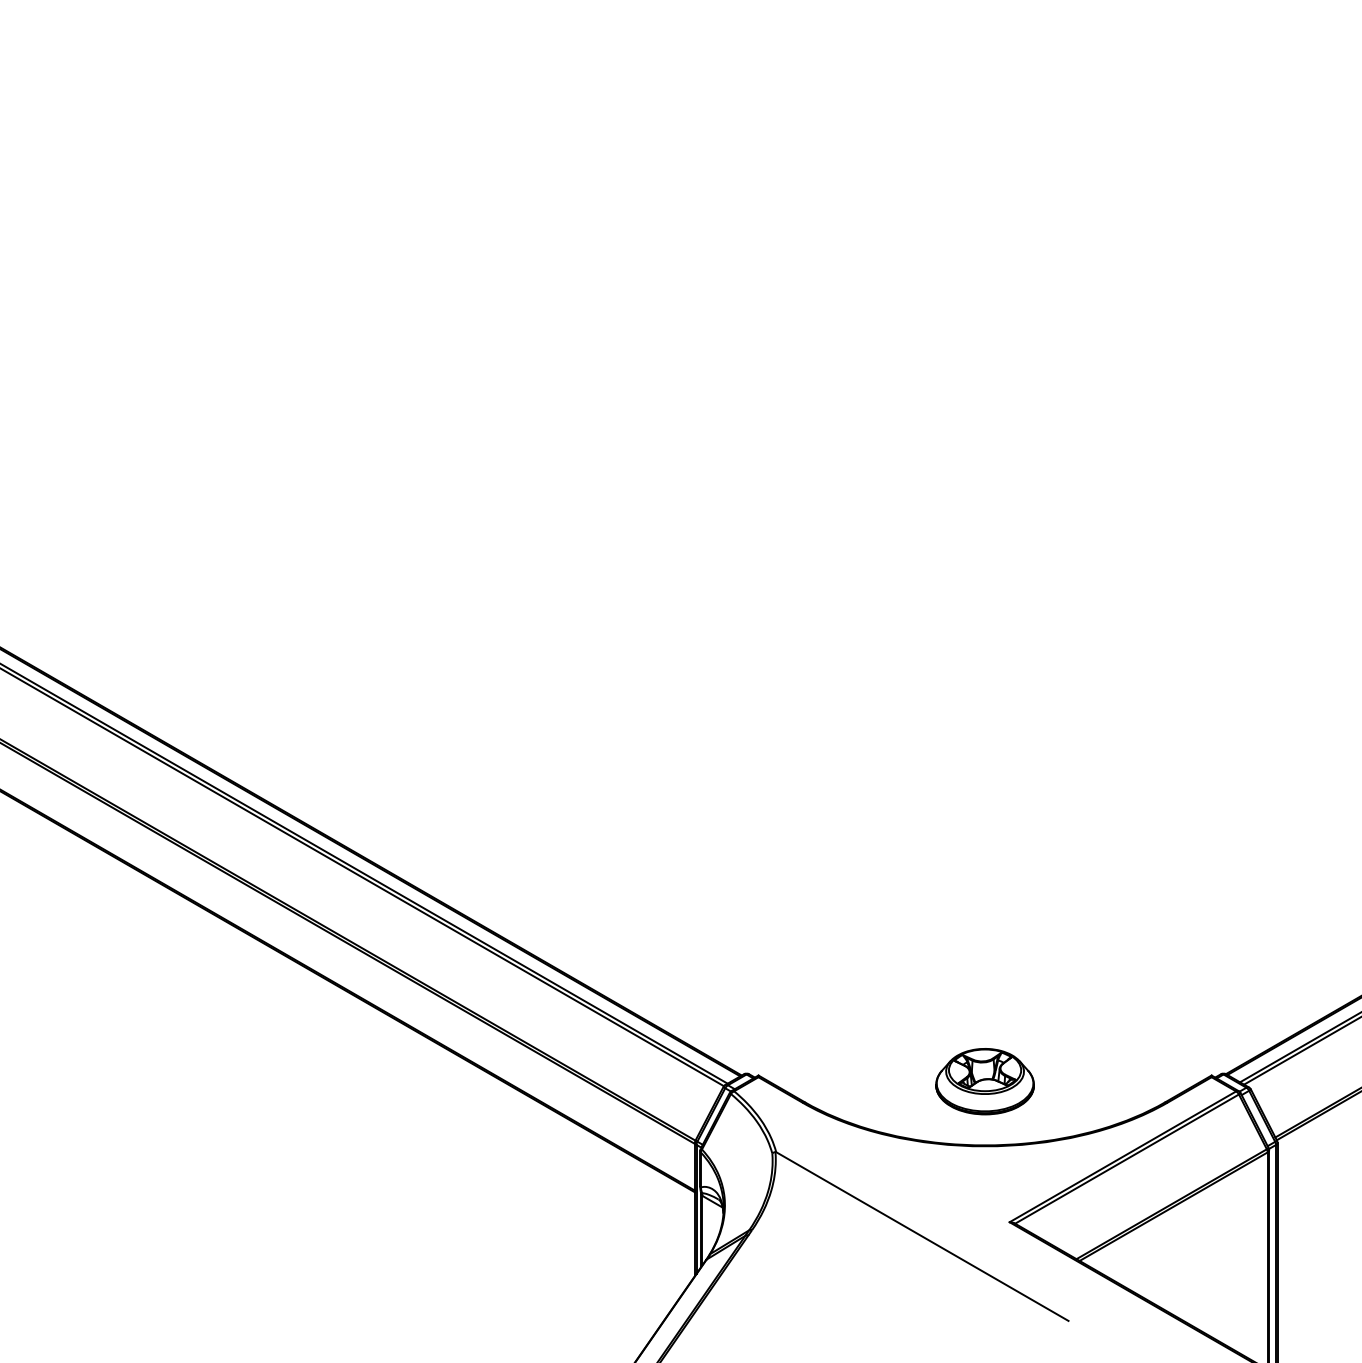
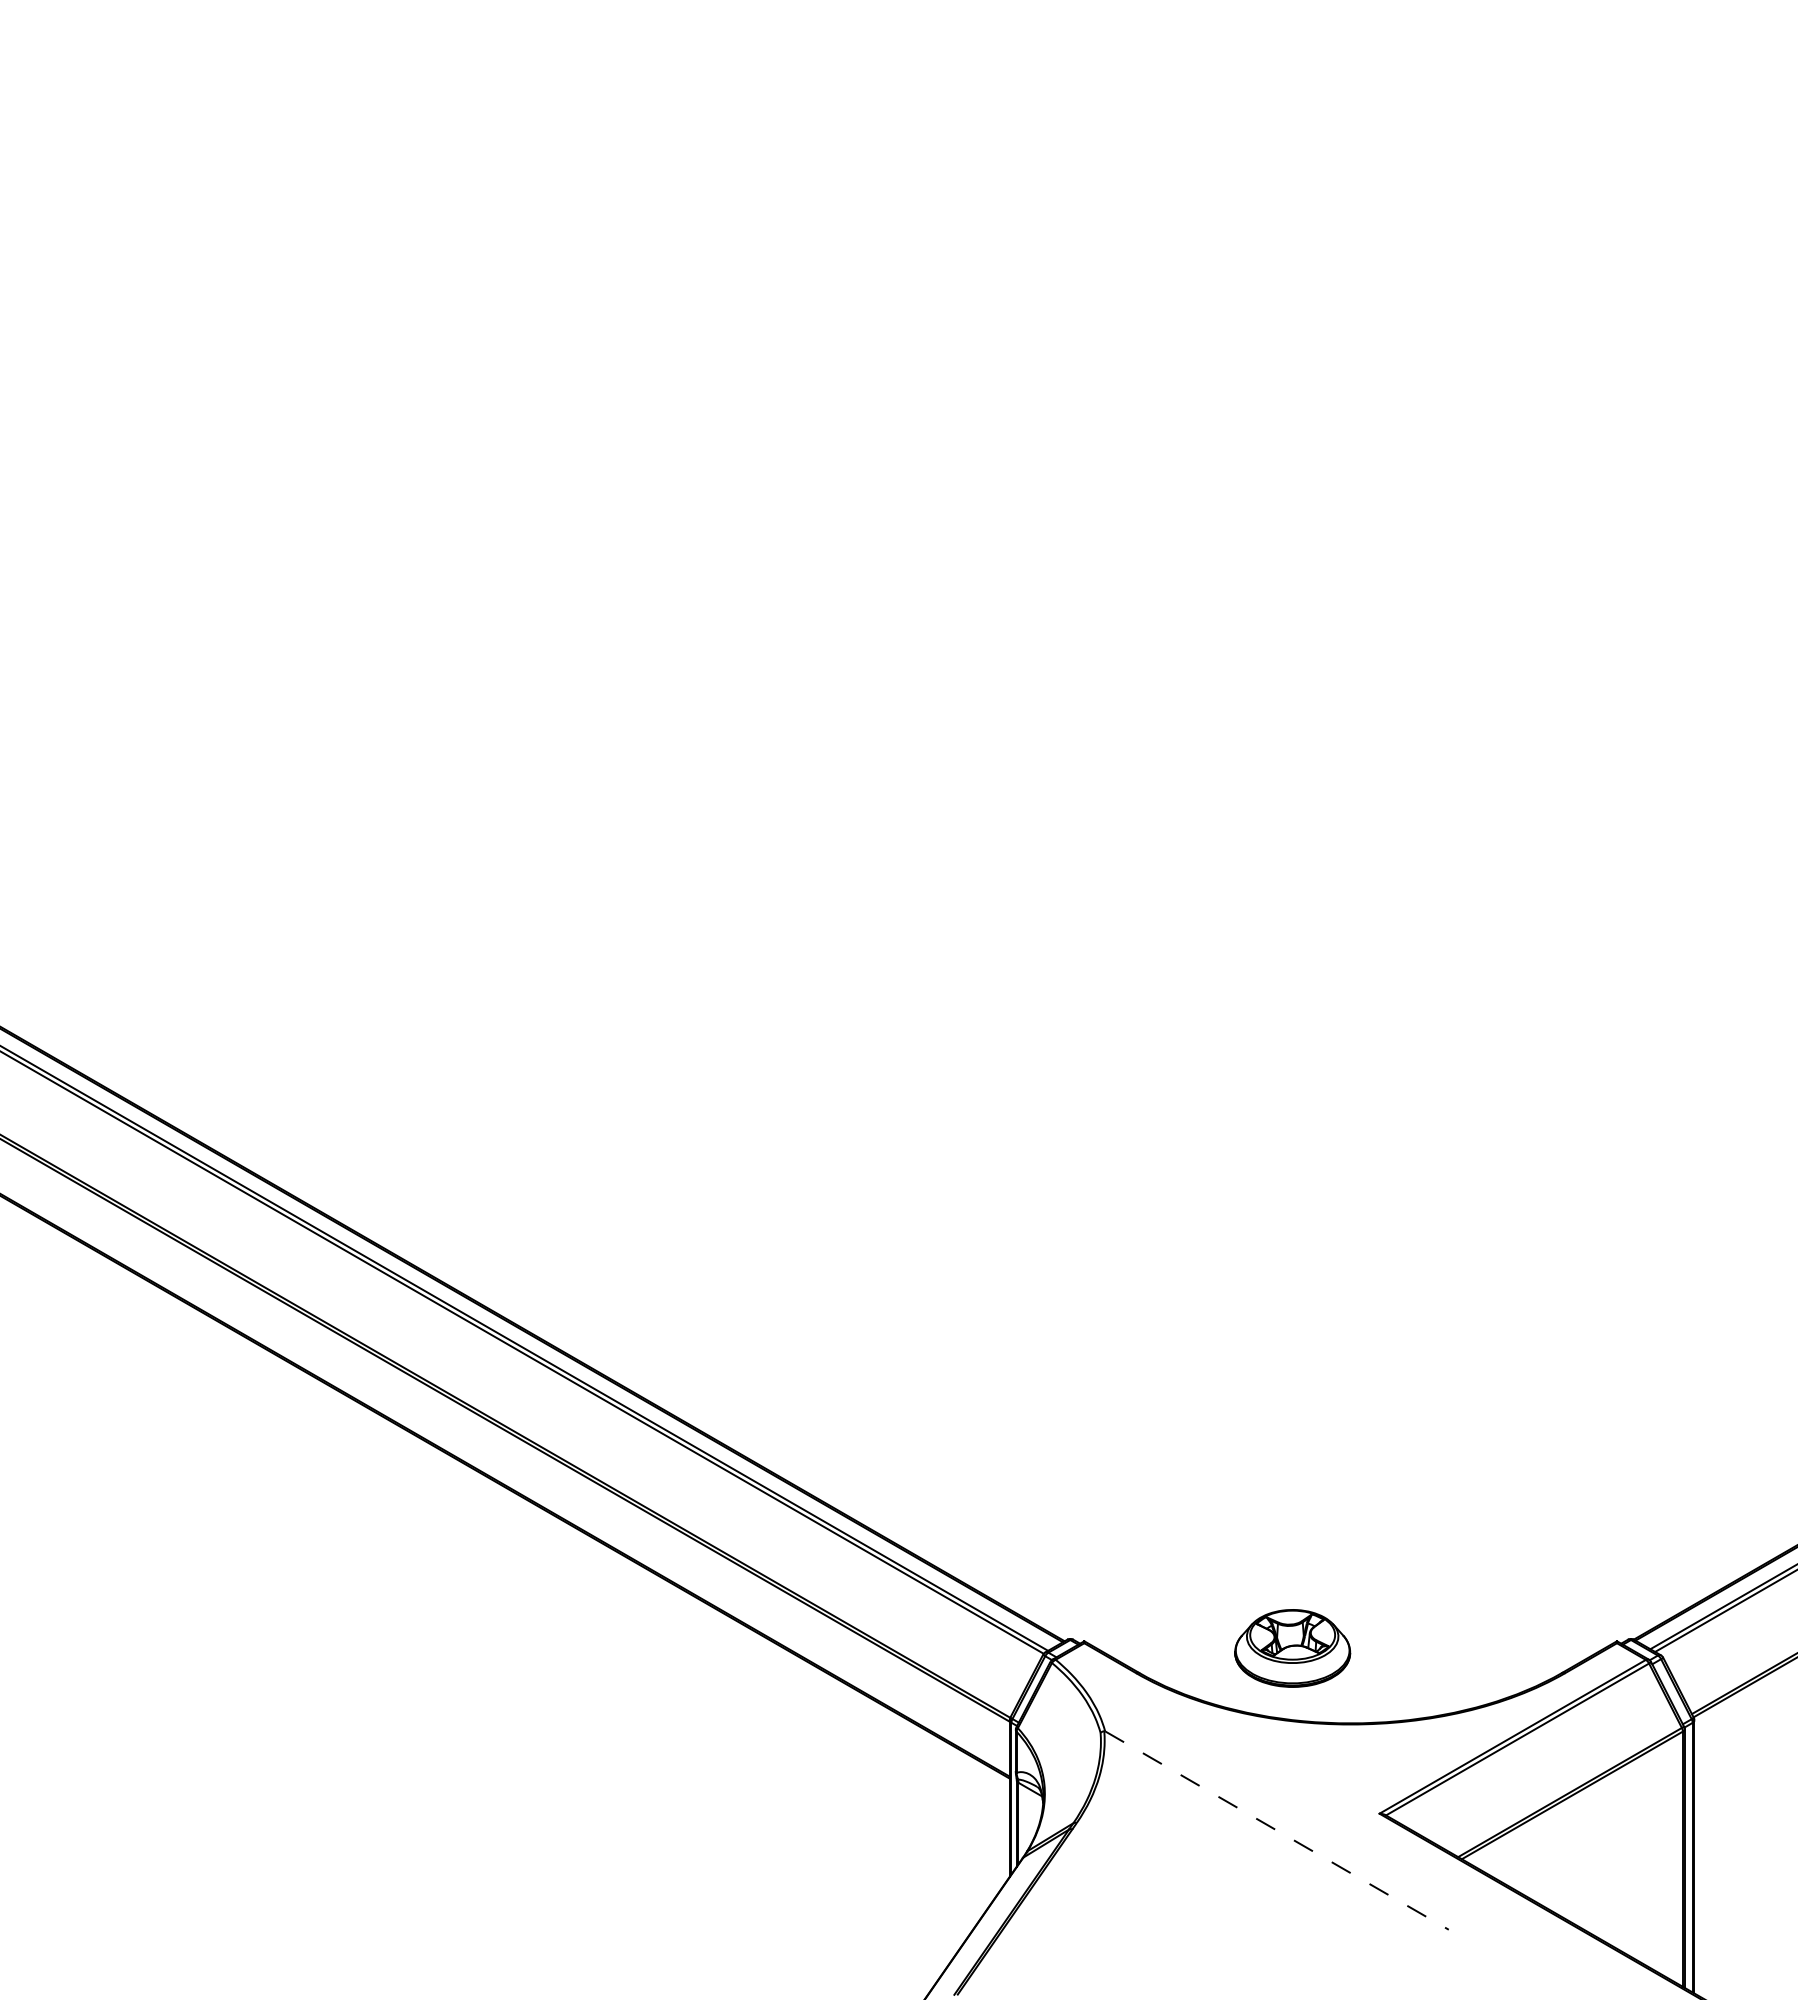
part: (984, 1081) -> (1292, 1648), moved
line: (922, 1236) -> (1277, 1830), solid -> dashed

